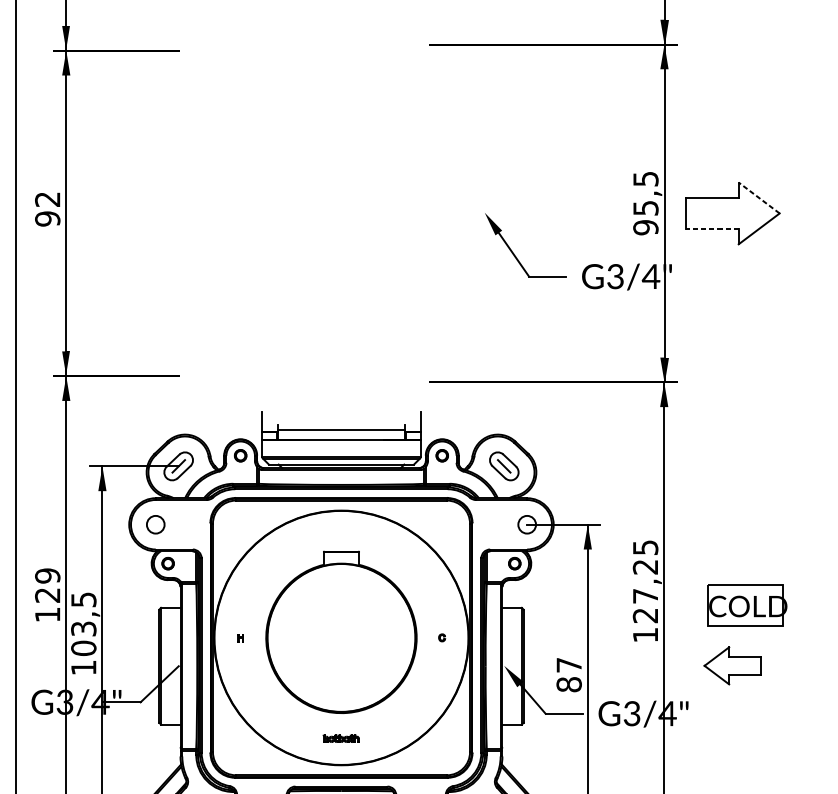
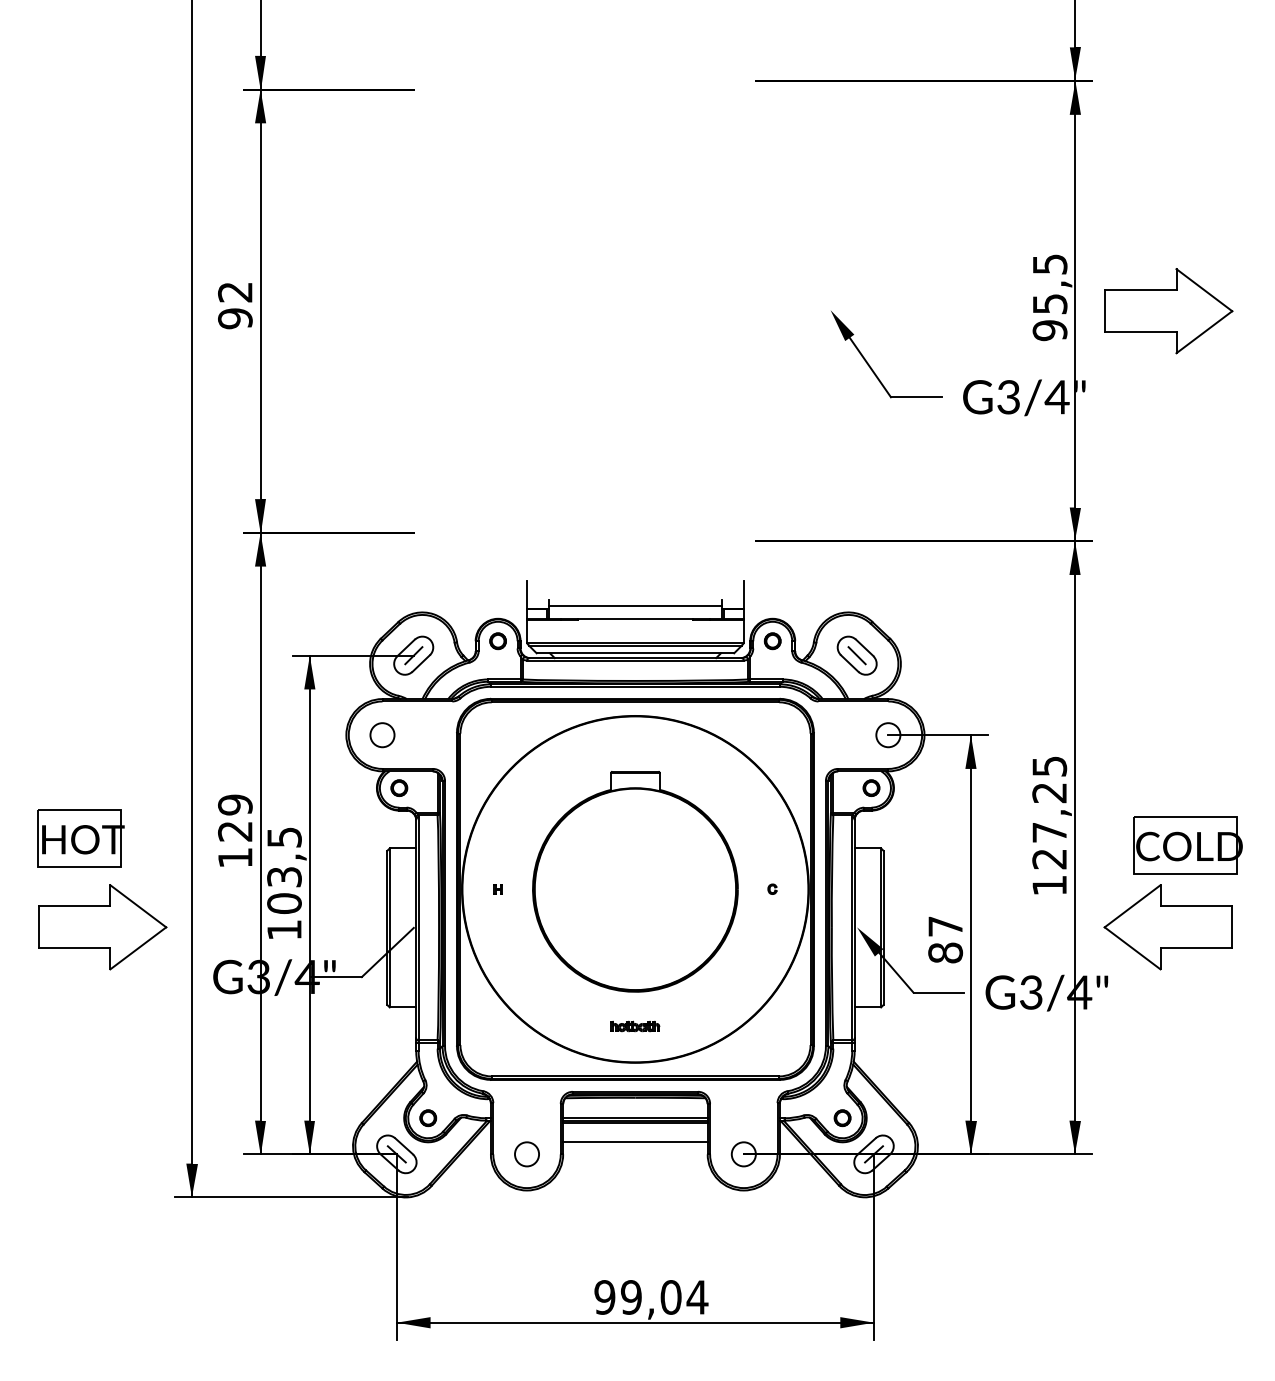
line: (759, 198) -> (1204, 290), dashed -> solid
line: (712, 229) -> (1140, 332), dashed -> solid
part: (732, 665) -> (1167, 927), size x1.67

